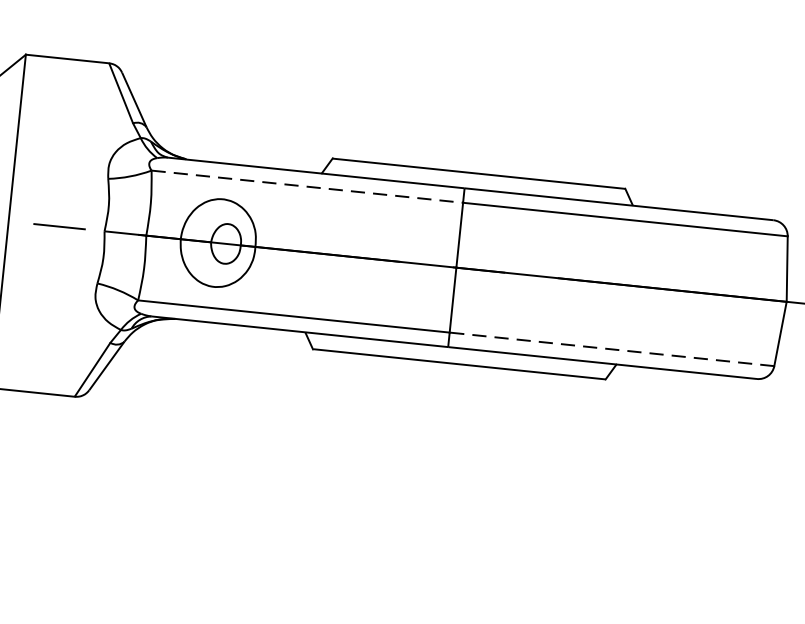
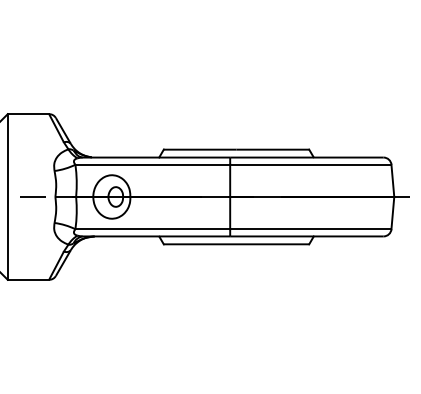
line: (308, 186) -> (153, 164), dashed -> solid
line: (611, 349) -> (310, 229), dashed -> solid

